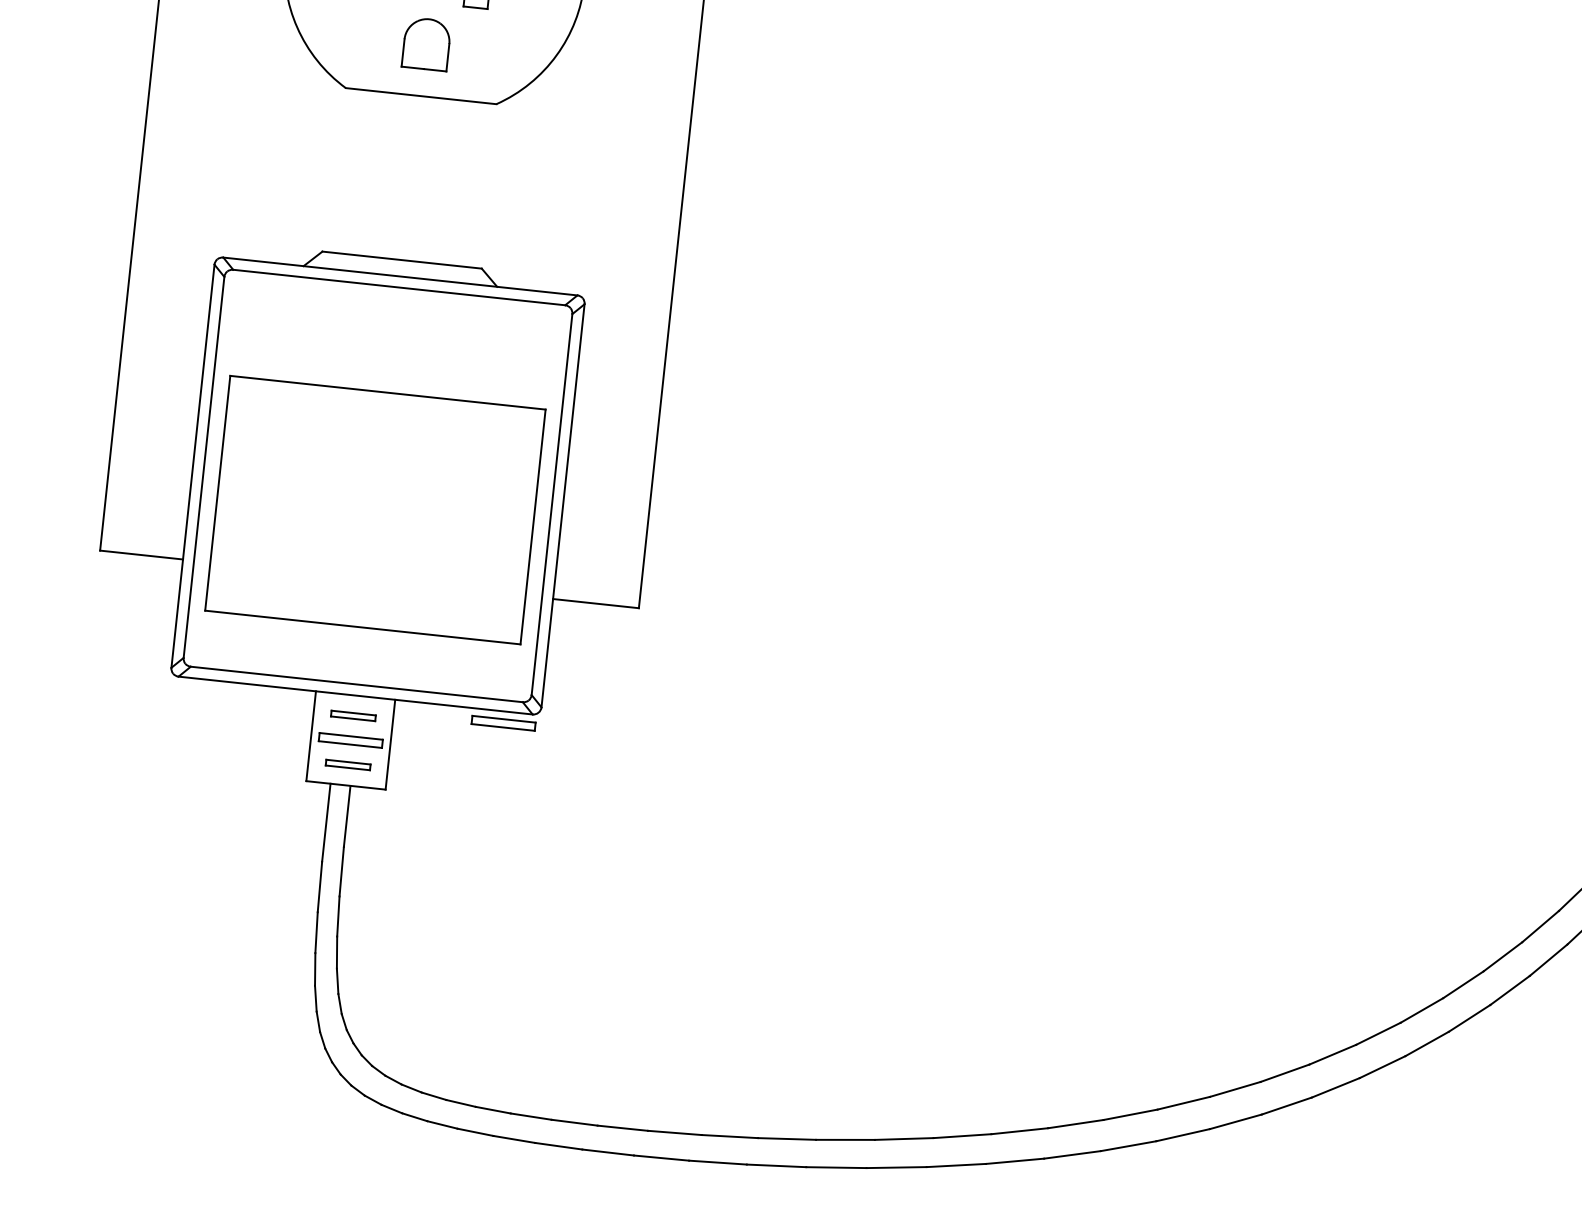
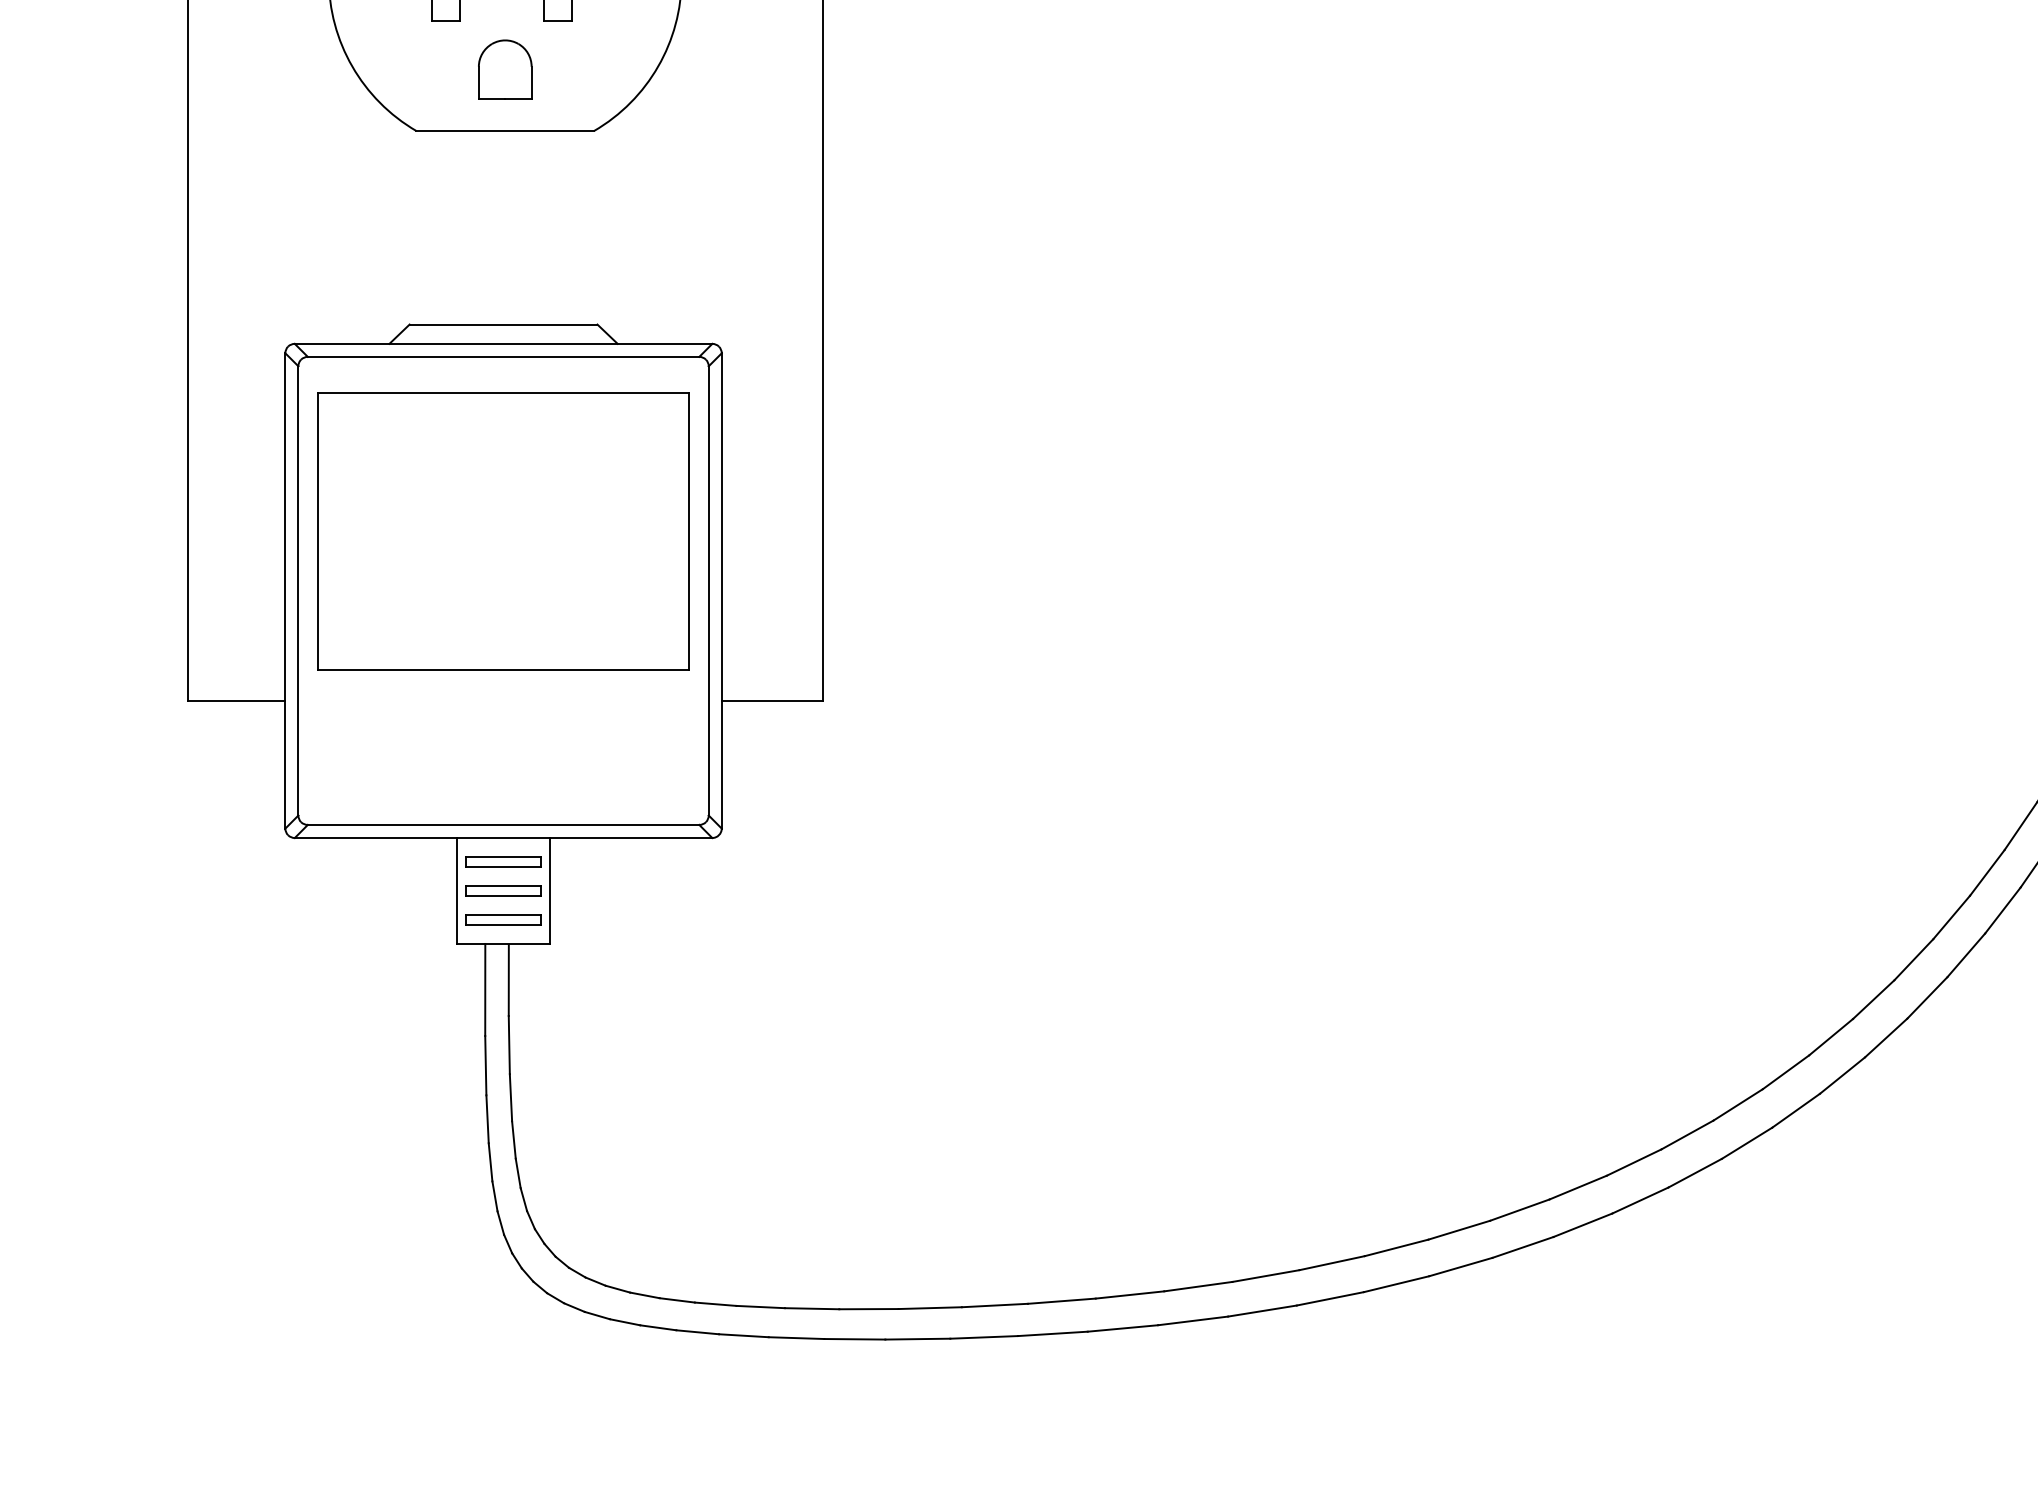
part: (375, 510) -> (503, 531), moved
part: (353, 715) -> (503, 861), size x1.43
part: (503, 722) -> (679, 851), removed
part: (348, 764) -> (503, 919), size x1.43

